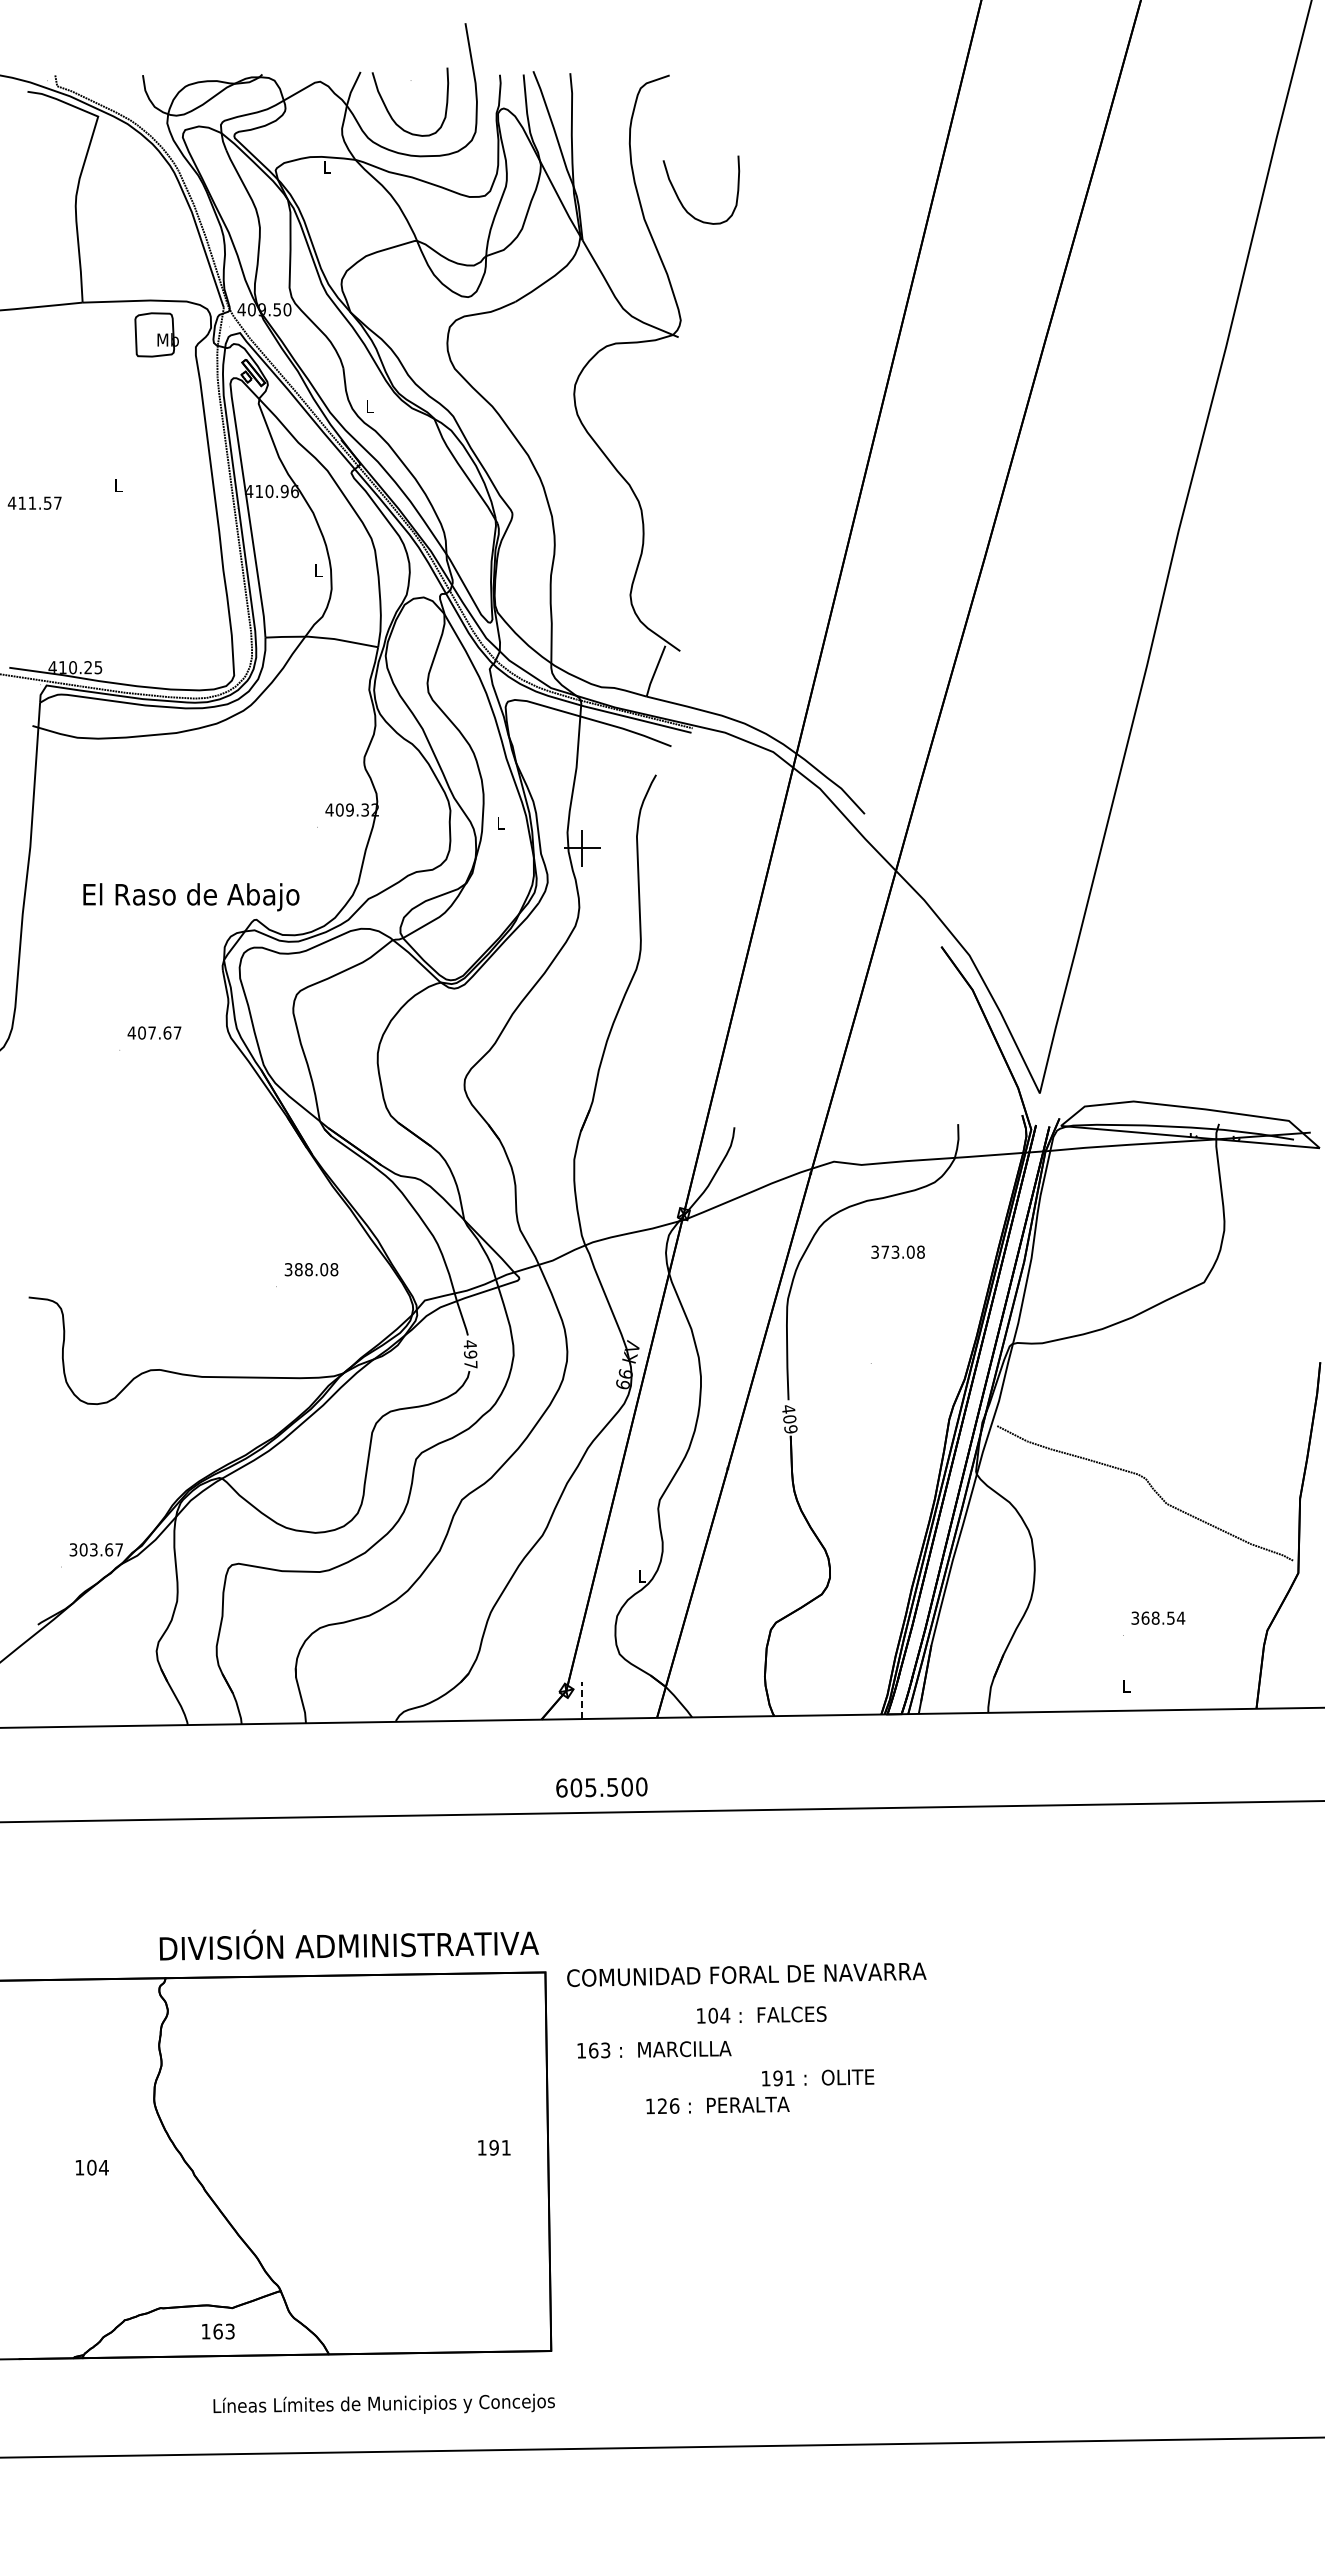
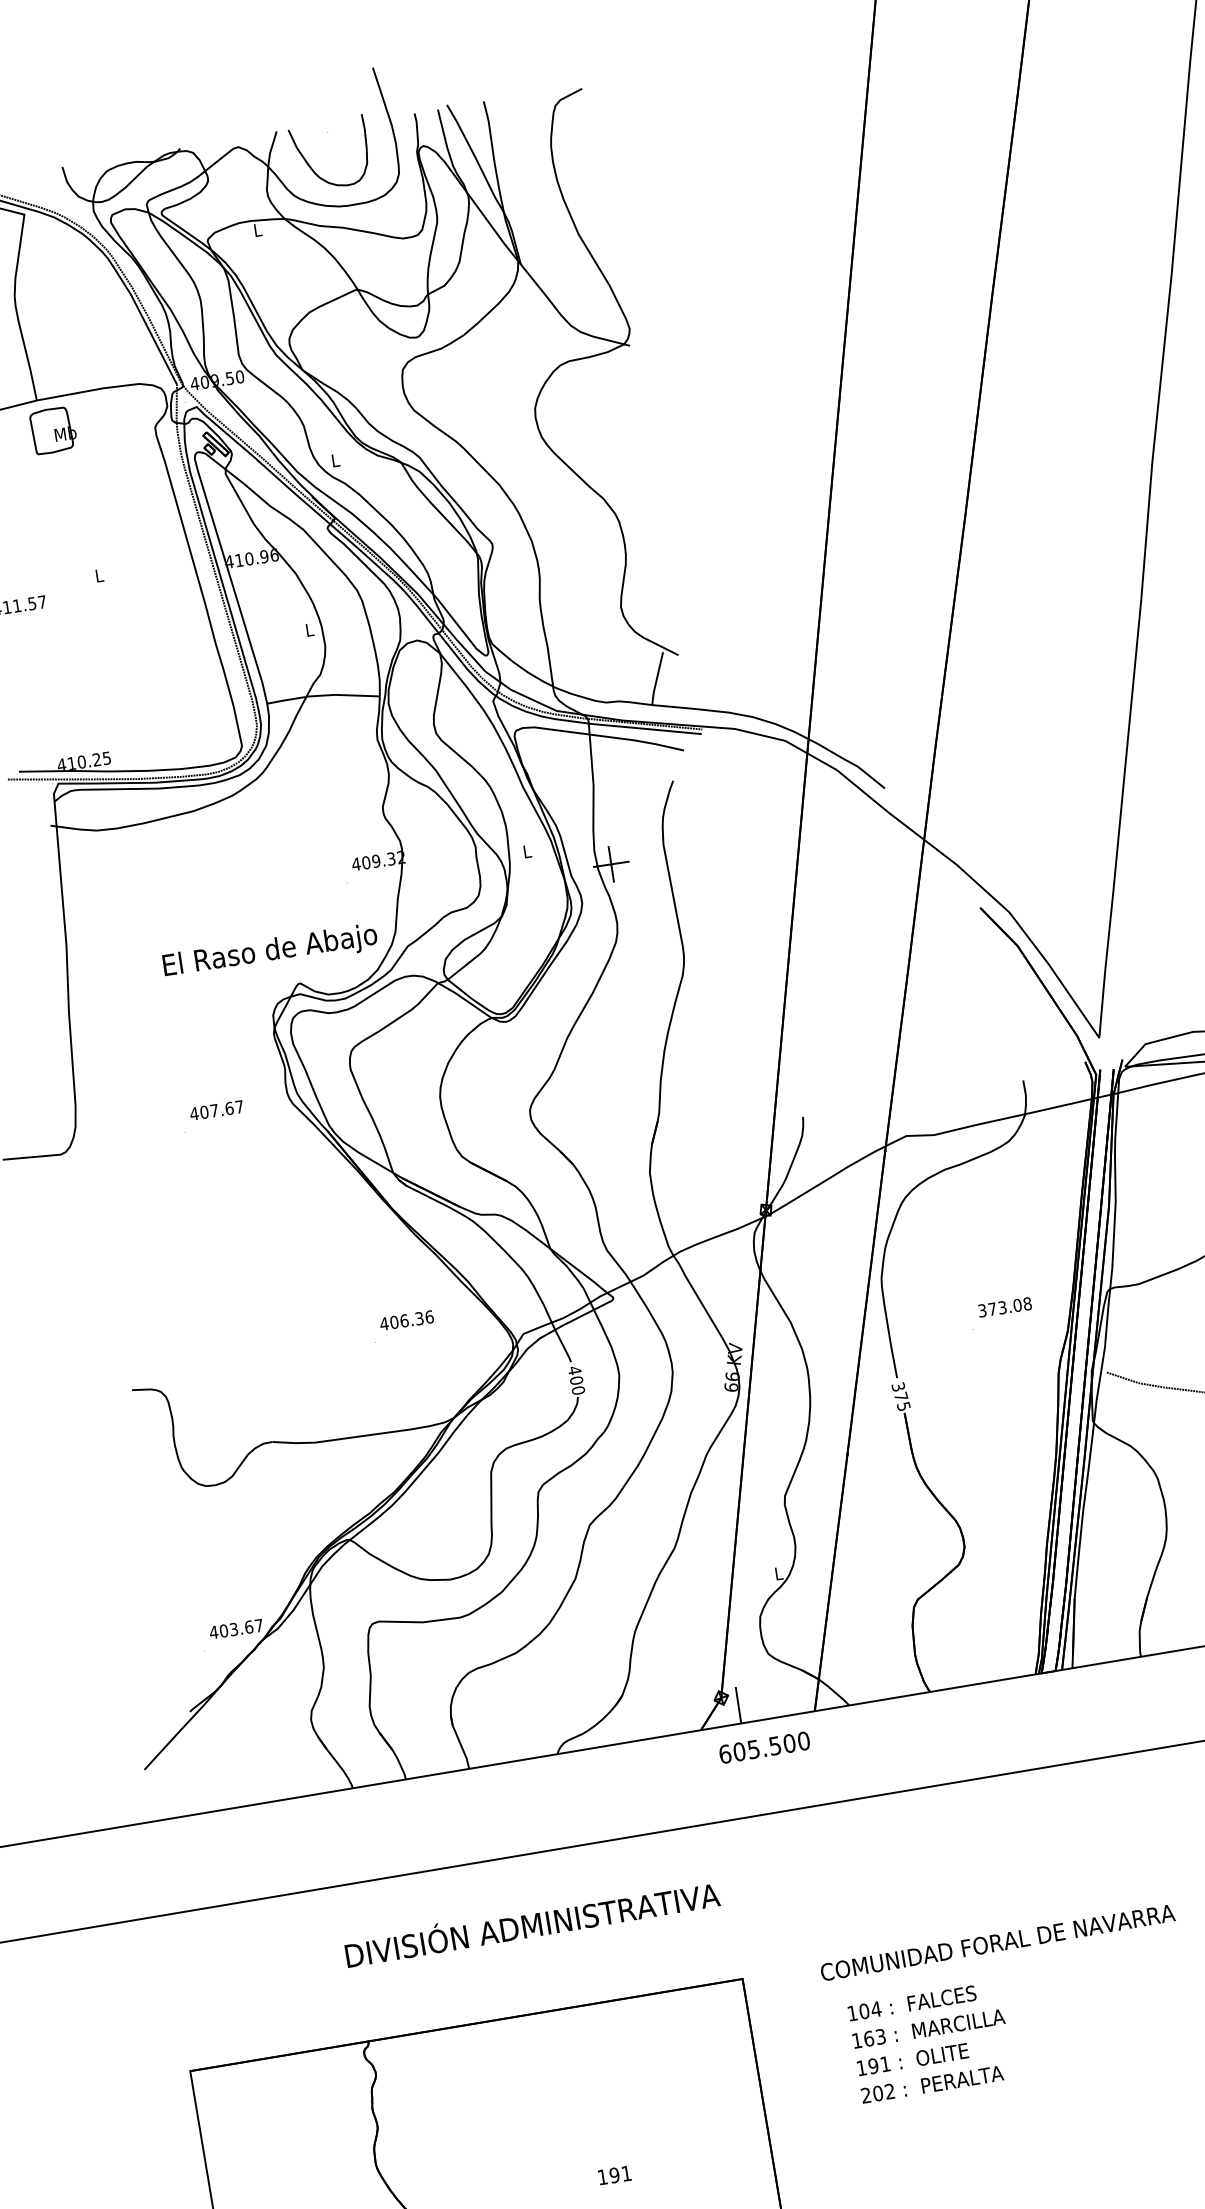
curve: (681, 201) -> (612, 211), removed
part: (156, 334) -> (53, 430), moved
text: (191, 897) -> (270, 952), moved
text: (897, 1251) -> (1004, 1306), moved
text: (311, 1269) -> (406, 1320), 388.08 -> 406.36
text: (470, 1359) -> (577, 1385), 497 -> 400
text: (789, 1419) -> (900, 1397), 409 -> 375
text: (73, 1549) -> (213, 1632), 303.67 -> 403.67
line: (582, 1700) -> (738, 1705), dashed -> solid
text: (601, 1787) -> (764, 1747), moved
text: (348, 1944) -> (531, 1924), moved
text: (746, 1974) -> (997, 1942), moved
text: (761, 2014) -> (911, 2002), moved
text: (654, 2049) -> (928, 2028), moved
text: (818, 2077) -> (913, 2059), moved
text: (662, 2106) -> (878, 2093), 126 -> 202
text: (494, 2147) -> (614, 2175), moved

